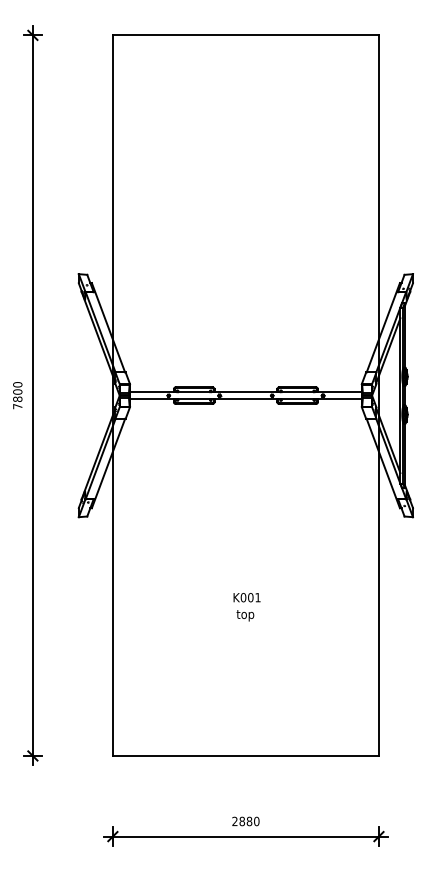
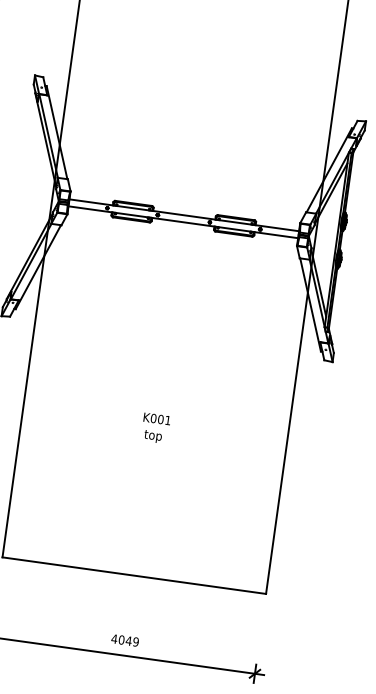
text: (245, 821) -> (124, 640), 2880 -> 4049

